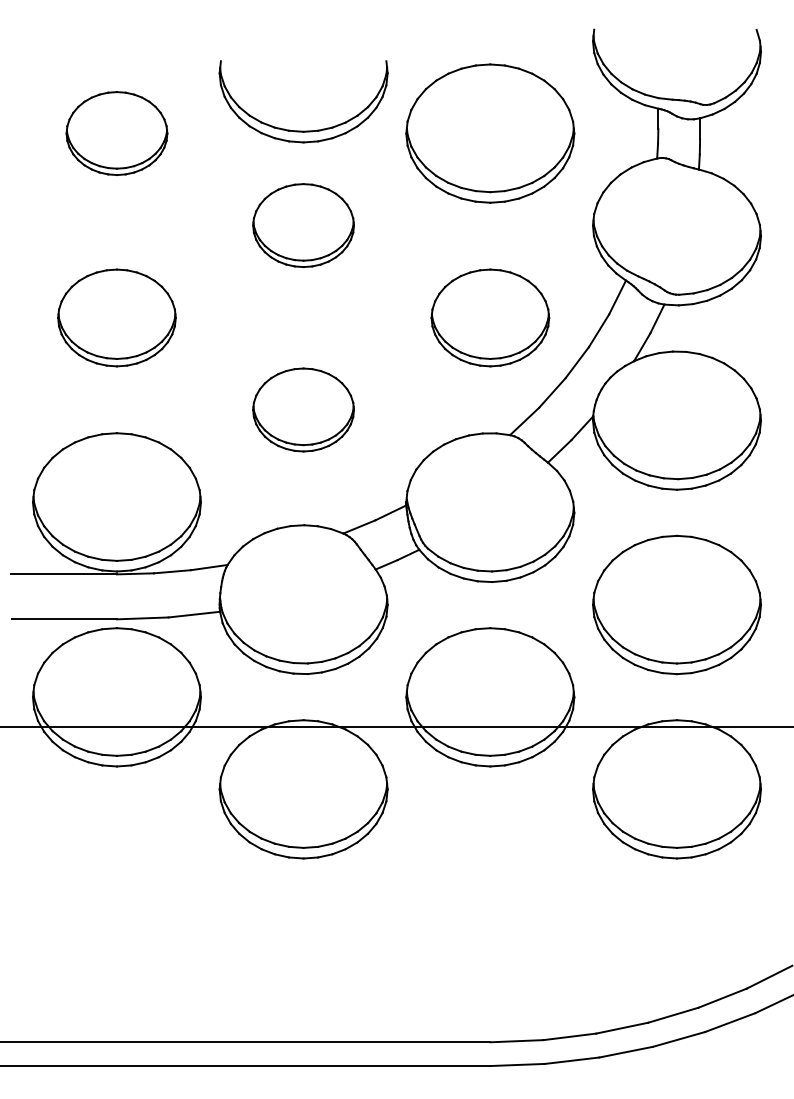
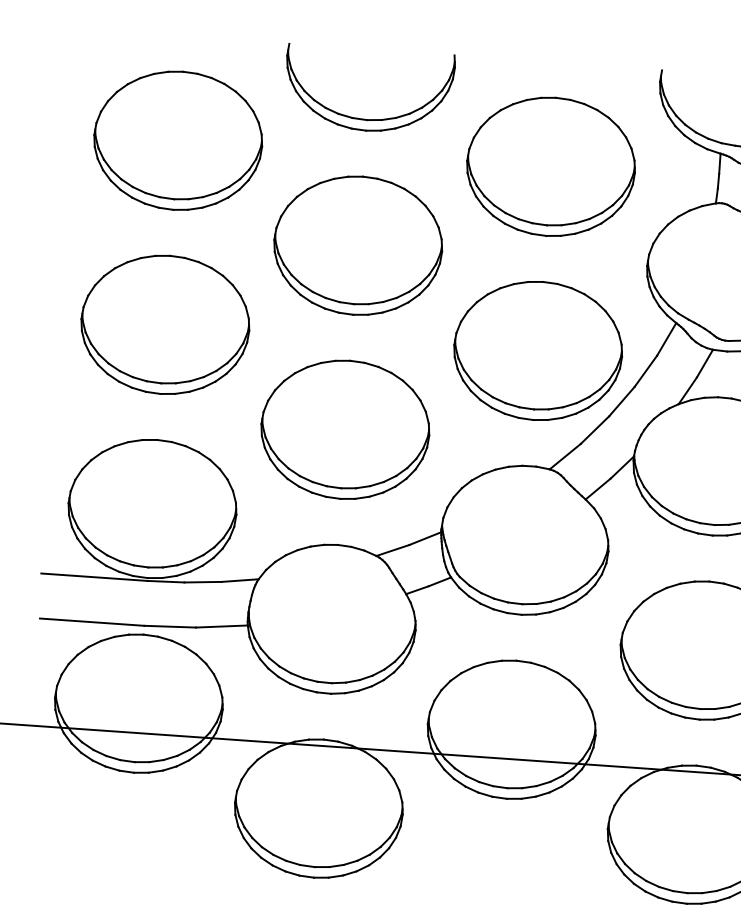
part: (303, 130) -> (366, 118), moved
part: (116, 133) -> (177, 140), size x1.67
part: (303, 225) -> (358, 245), size x1.67
part: (116, 317) -> (164, 324), size x1.43
part: (490, 317) -> (538, 350), size x1.43
part: (303, 409) -> (345, 429), size x1.67

